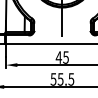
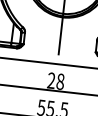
text: (61, 57) -> (54, 81), 45 -> 28

